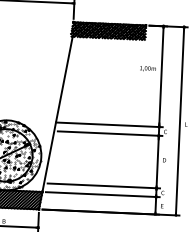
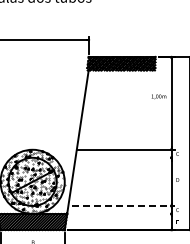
line: (109, 133) -> (126, 157), removed
line: (104, 185) -> (123, 205), solid -> dashed
line: (102, 195) -> (122, 214), removed

